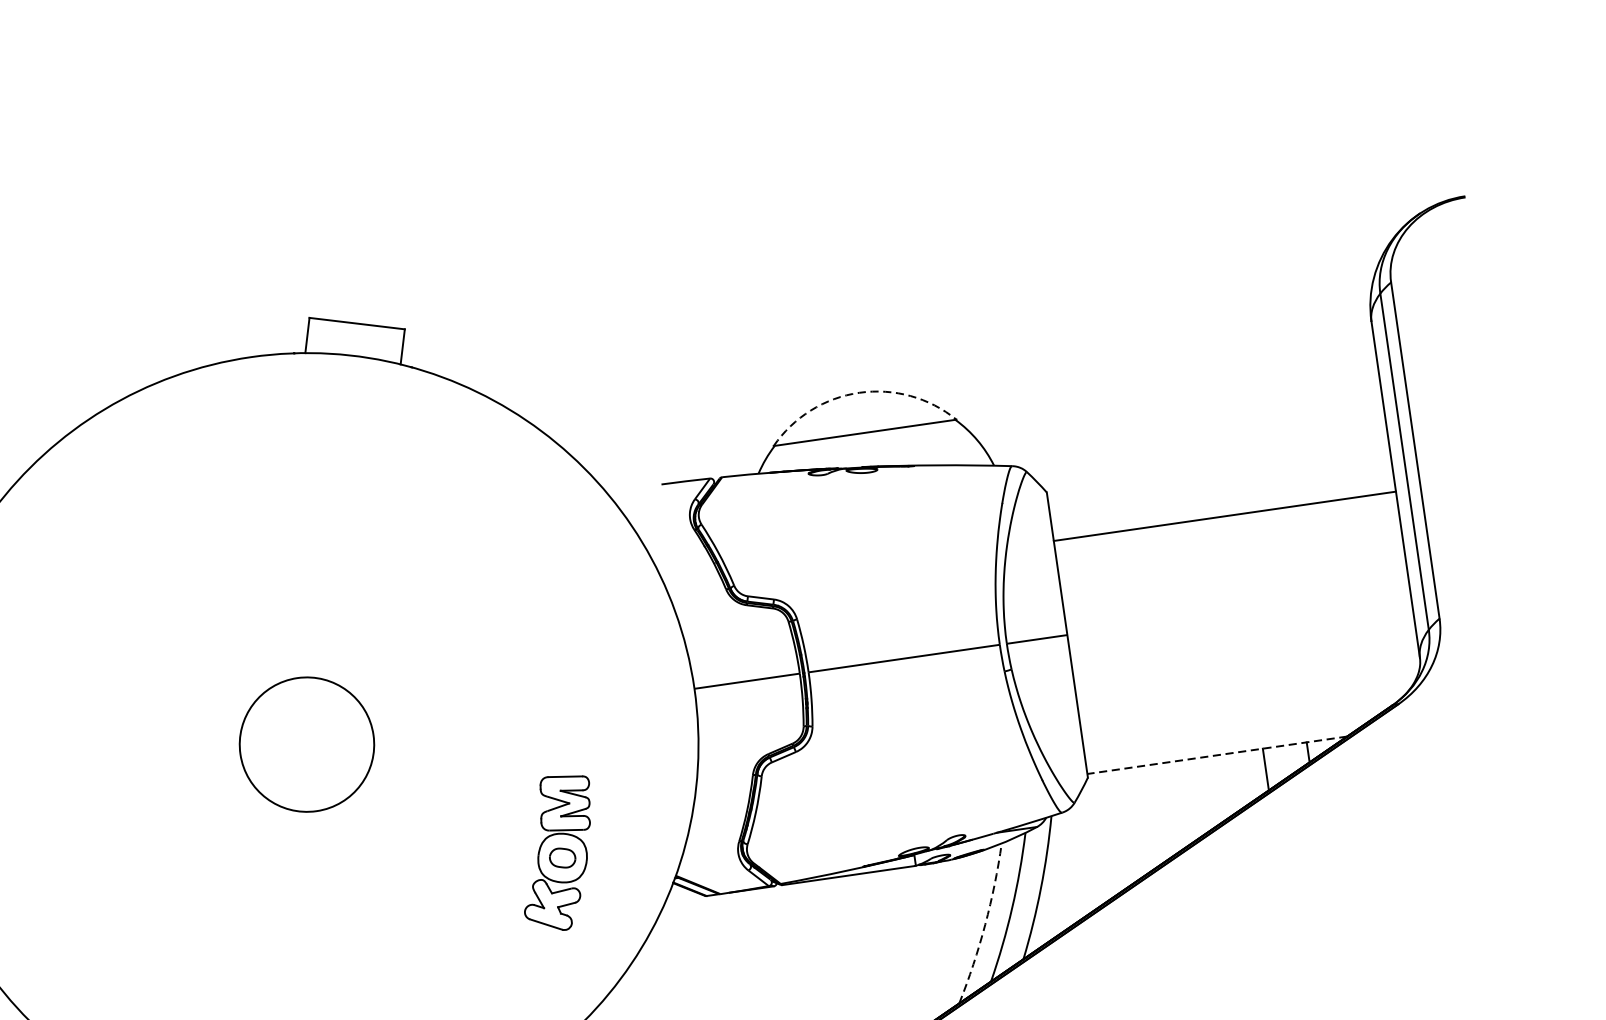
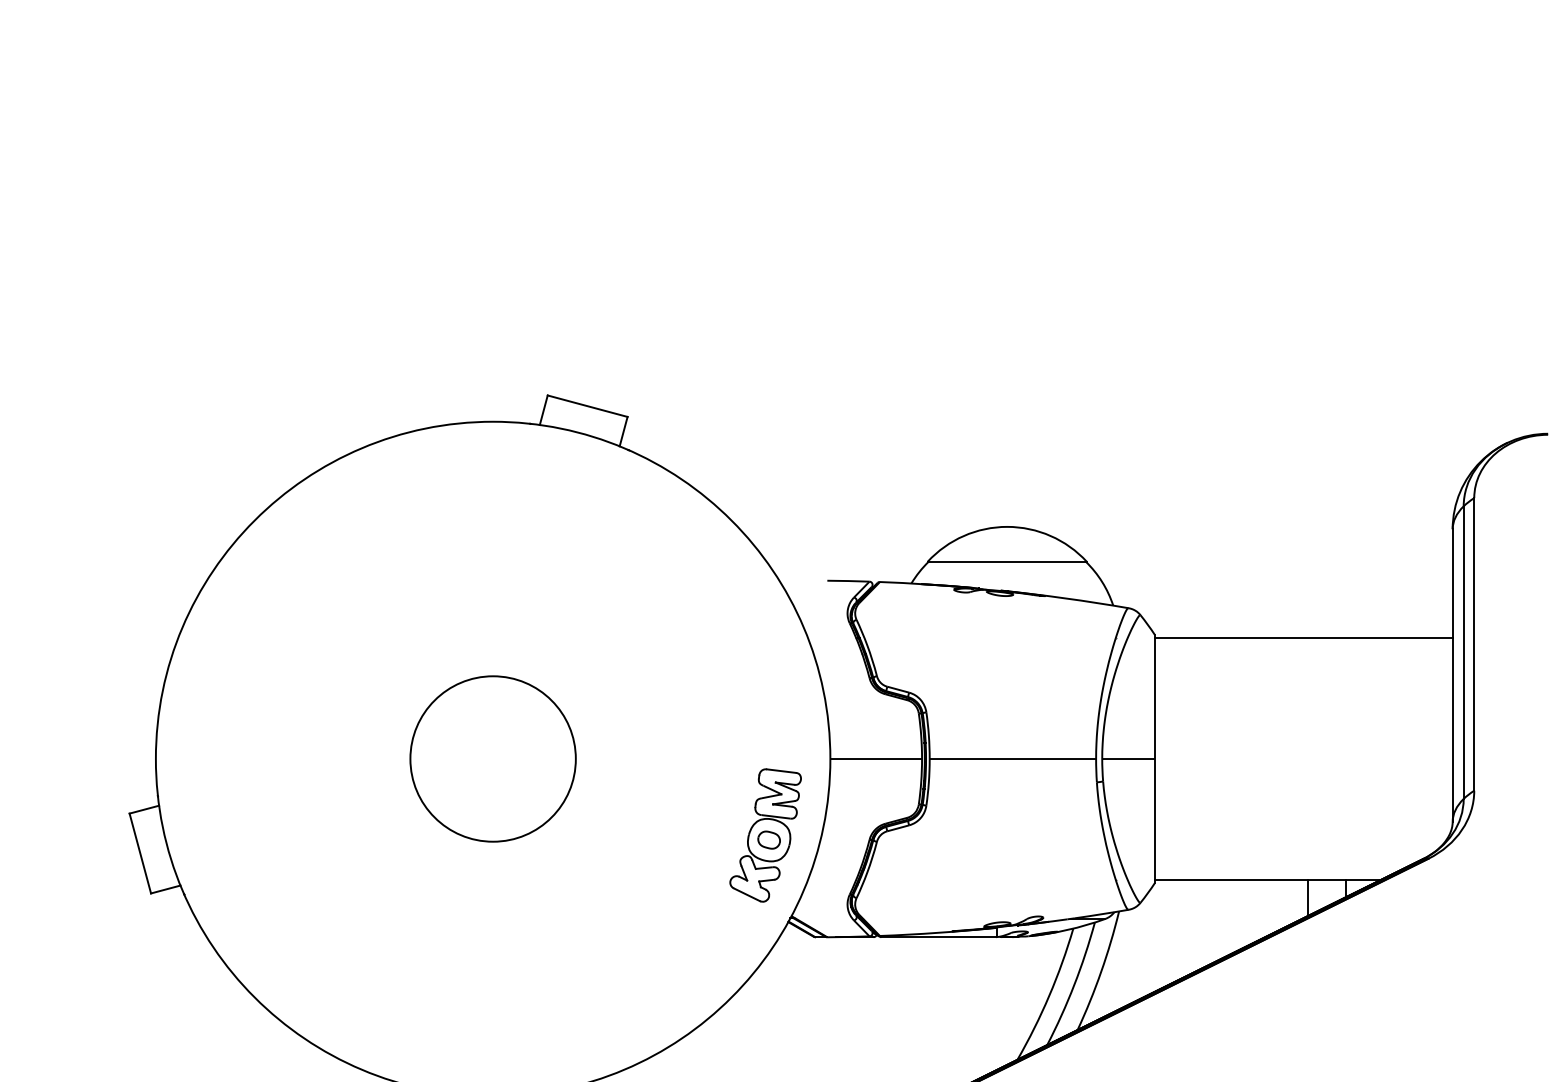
arc: (859, 392) -> (1007, 526), dashed -> solid
line: (1224, 516) -> (1303, 638), moved
circle: (306, 744) -> (492, 758), size x1.43
line: (1216, 754) -> (1267, 879), dashed -> solid
part: (557, 853) -> (765, 835), moved
arc: (985, 924) -> (1049, 995), dashed -> solid

